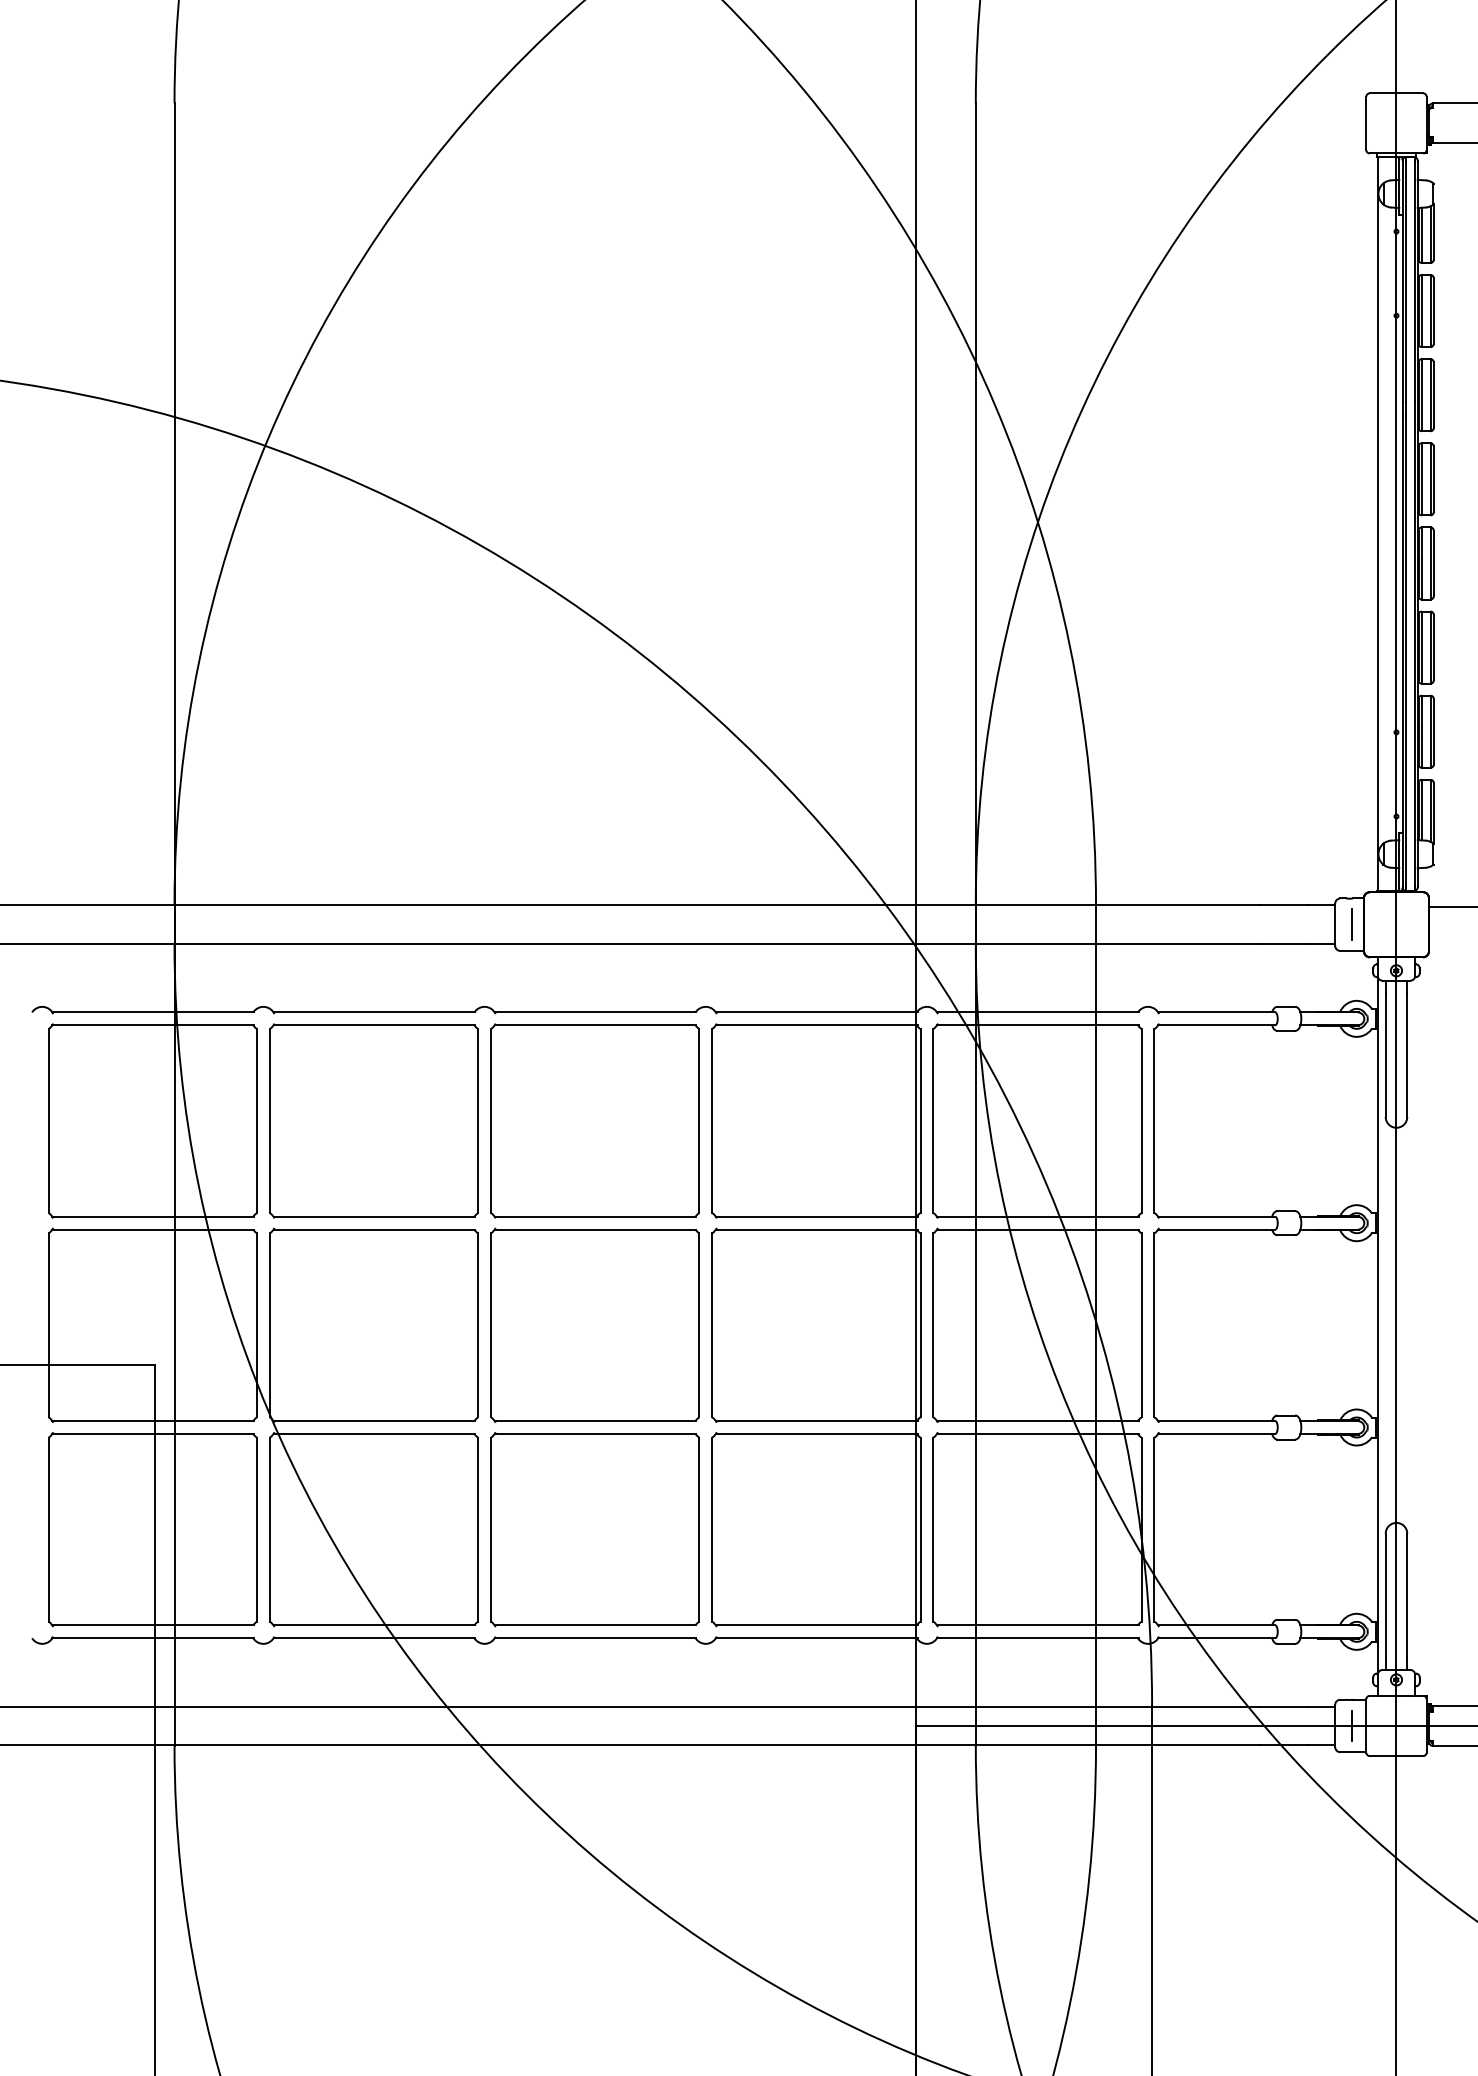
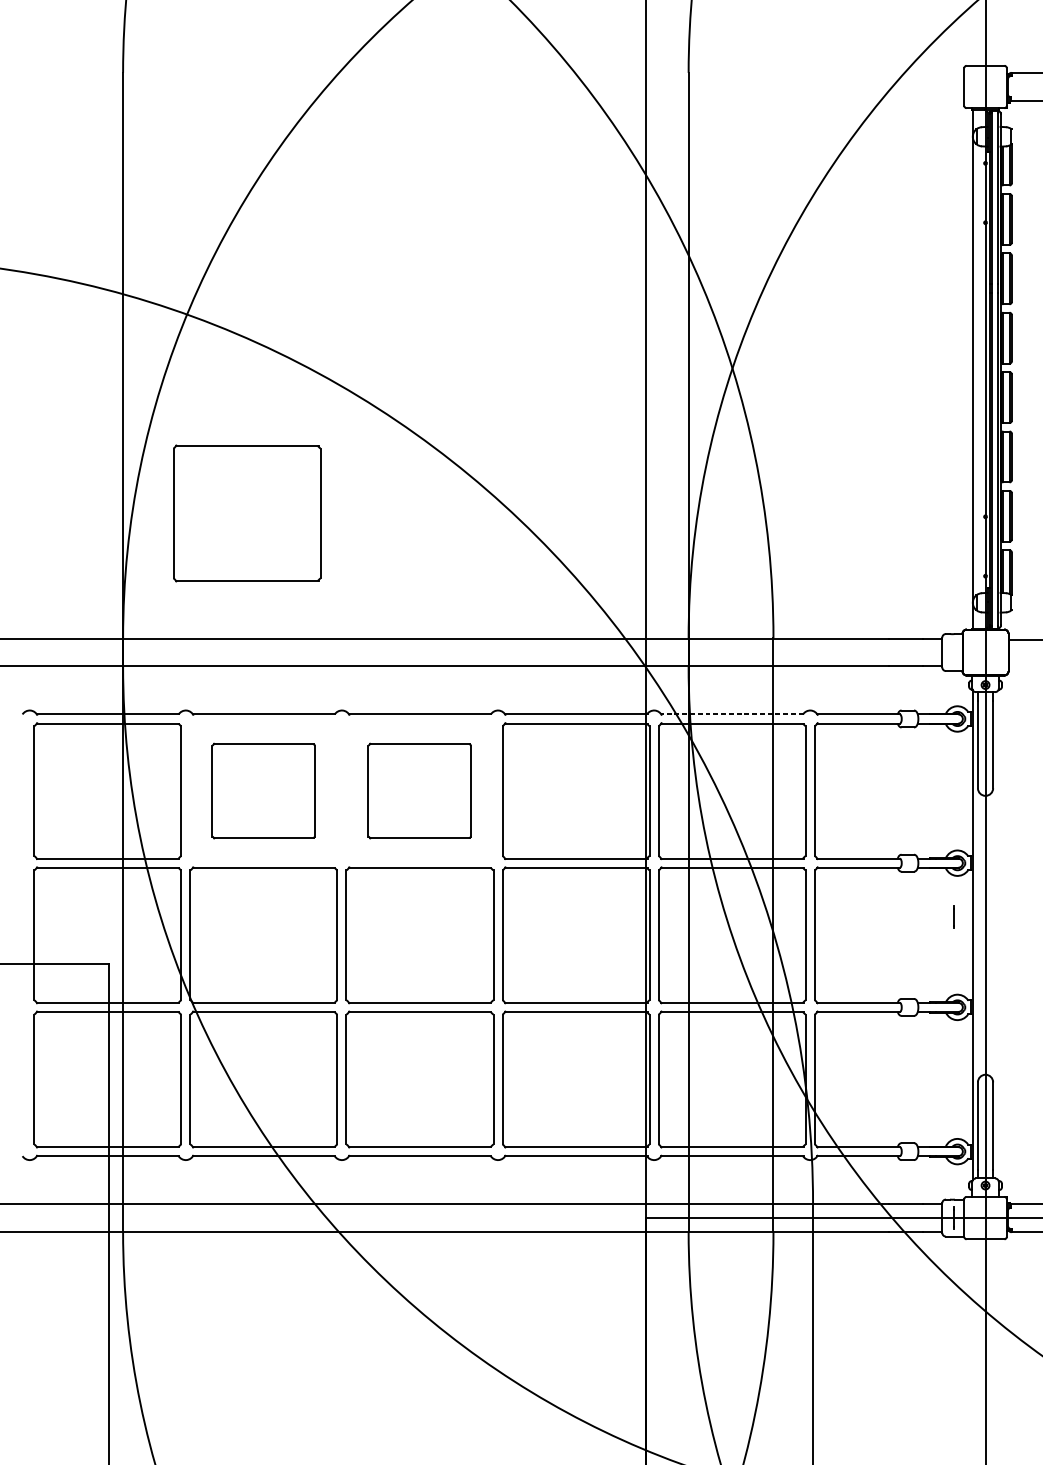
part: (349, 727) -> (246, 513), added
line: (1351, 924) -> (953, 917), moved
line: (1037, 1012) -> (732, 714), solid -> dashed
part: (373, 1120) -> (263, 790), size x0.7
part: (594, 1120) -> (419, 790), size x0.7

